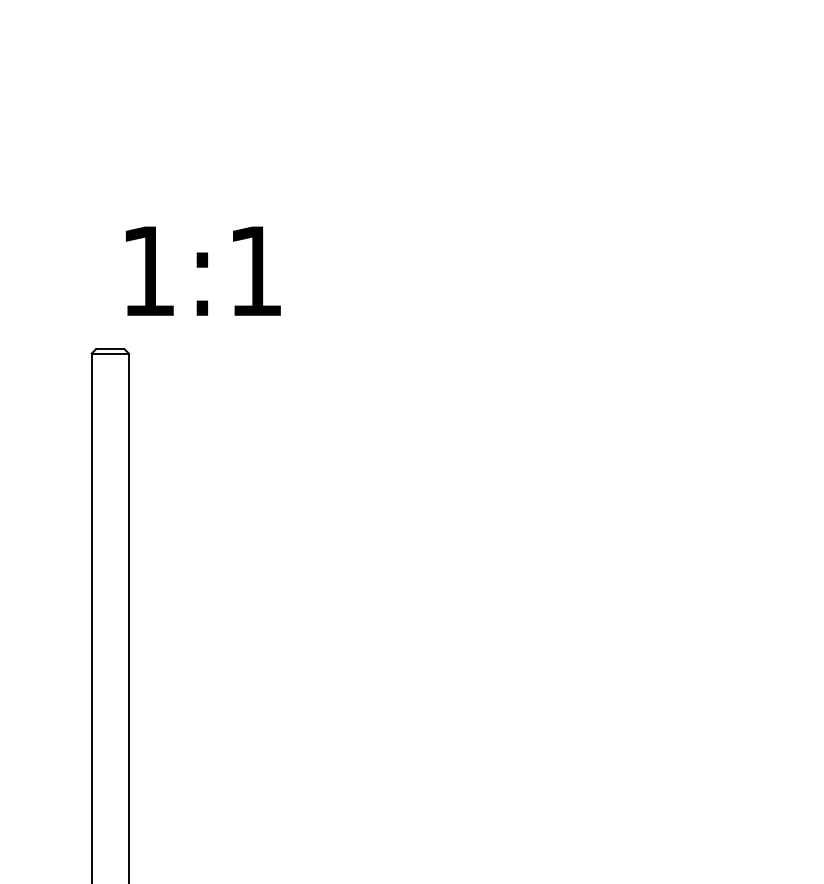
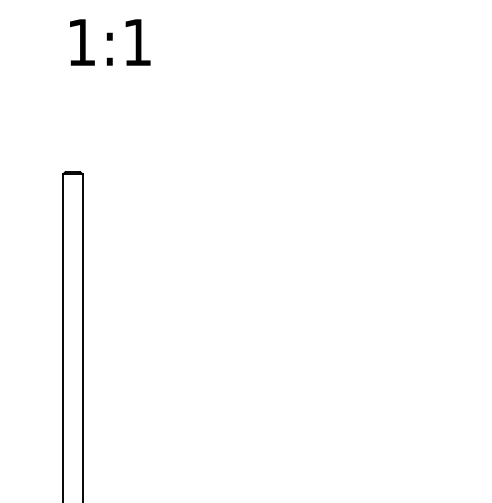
text: (203, 271) -> (110, 42), moved

